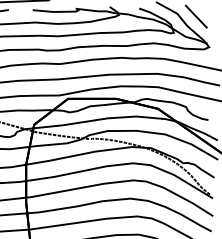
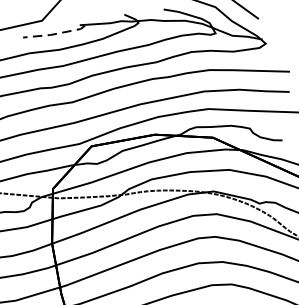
line: (56, 11) -> (55, 33), solid -> dashed

